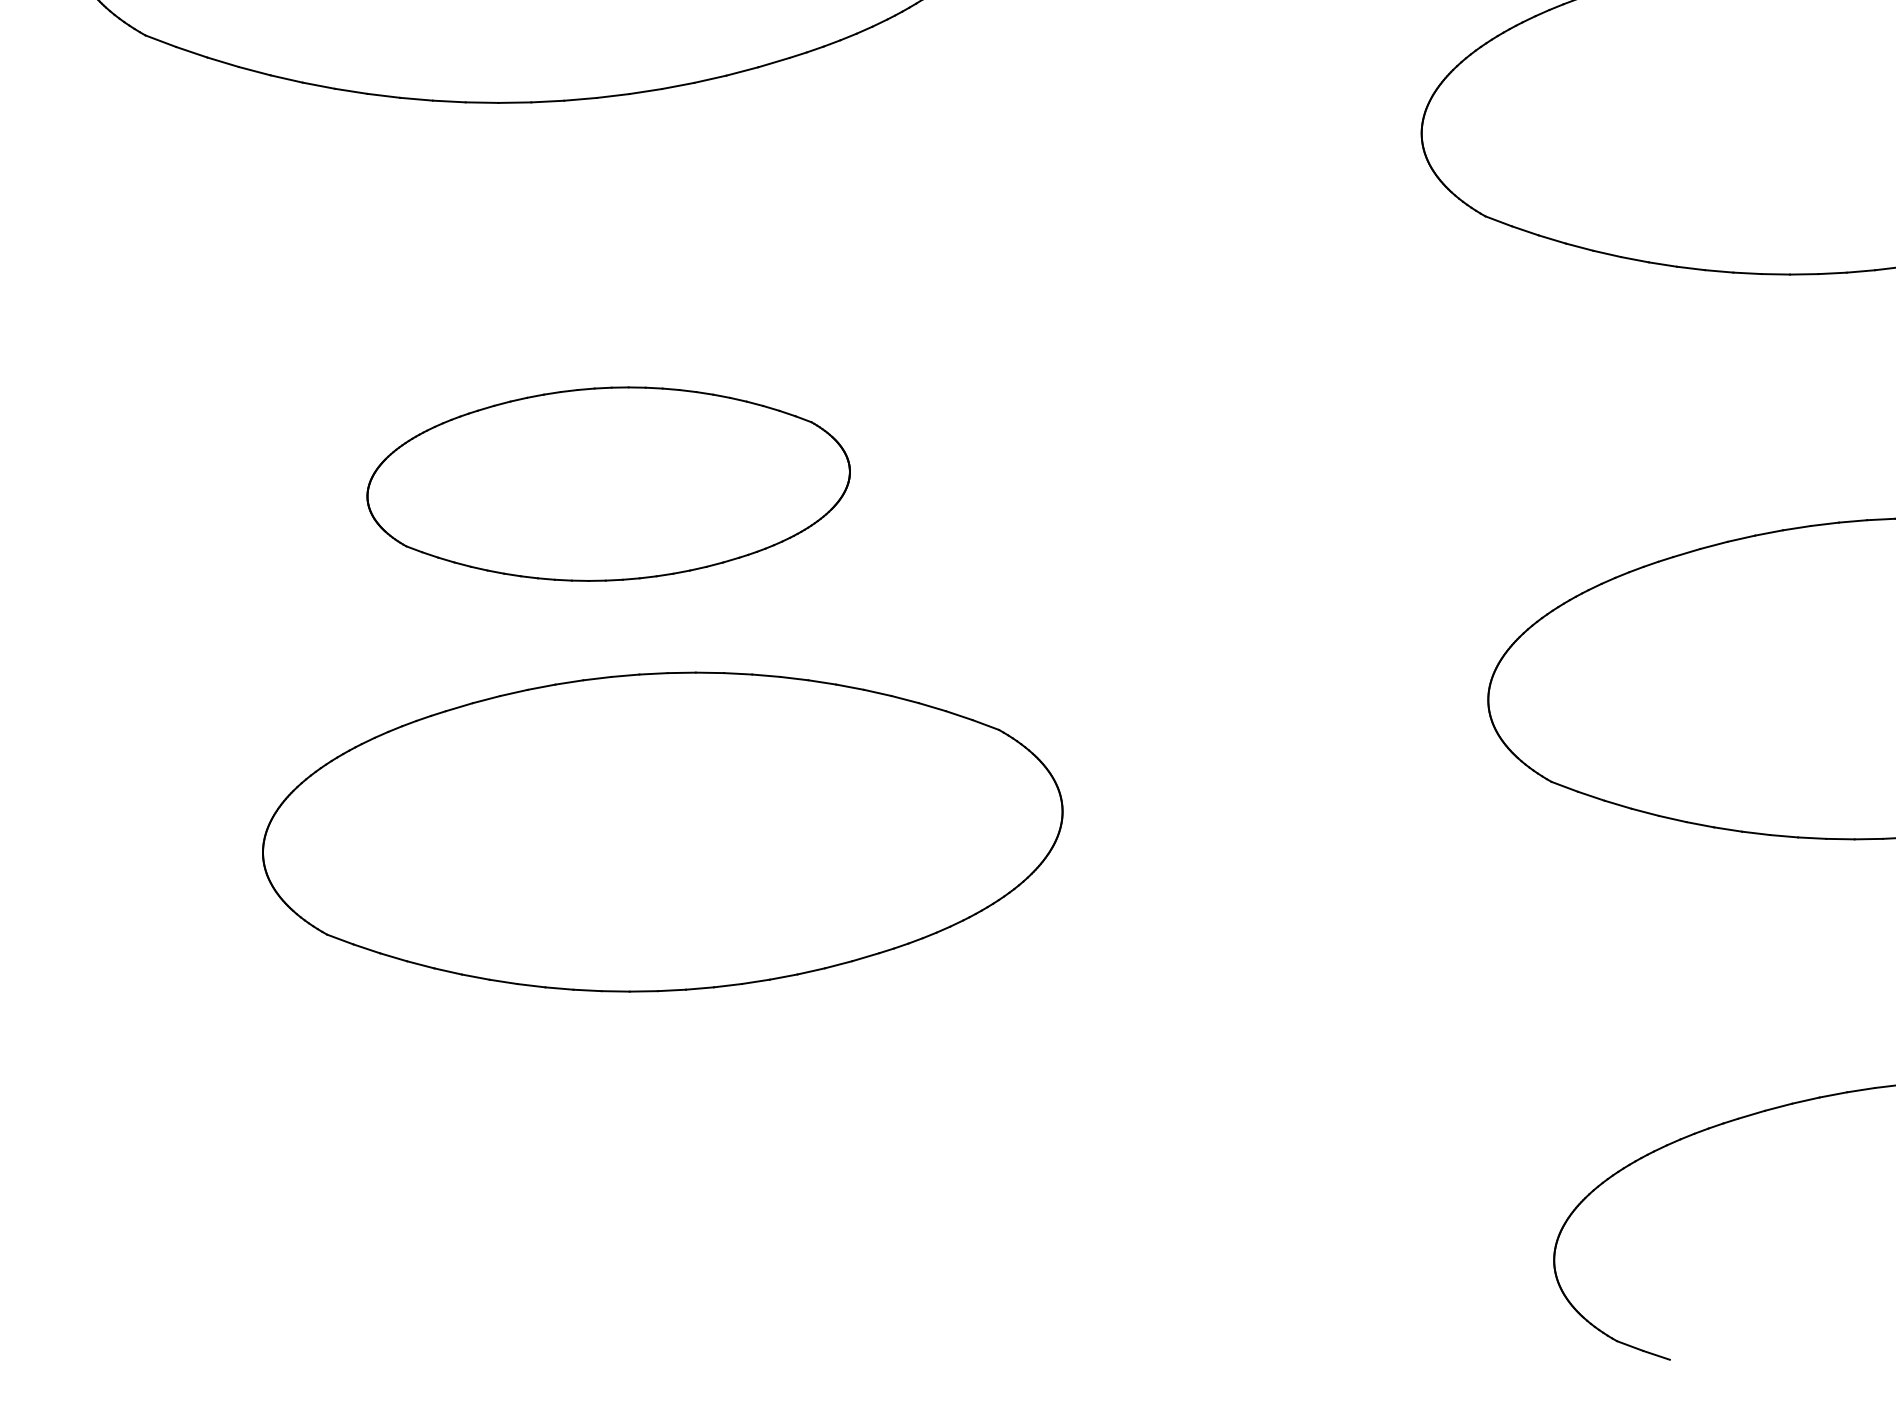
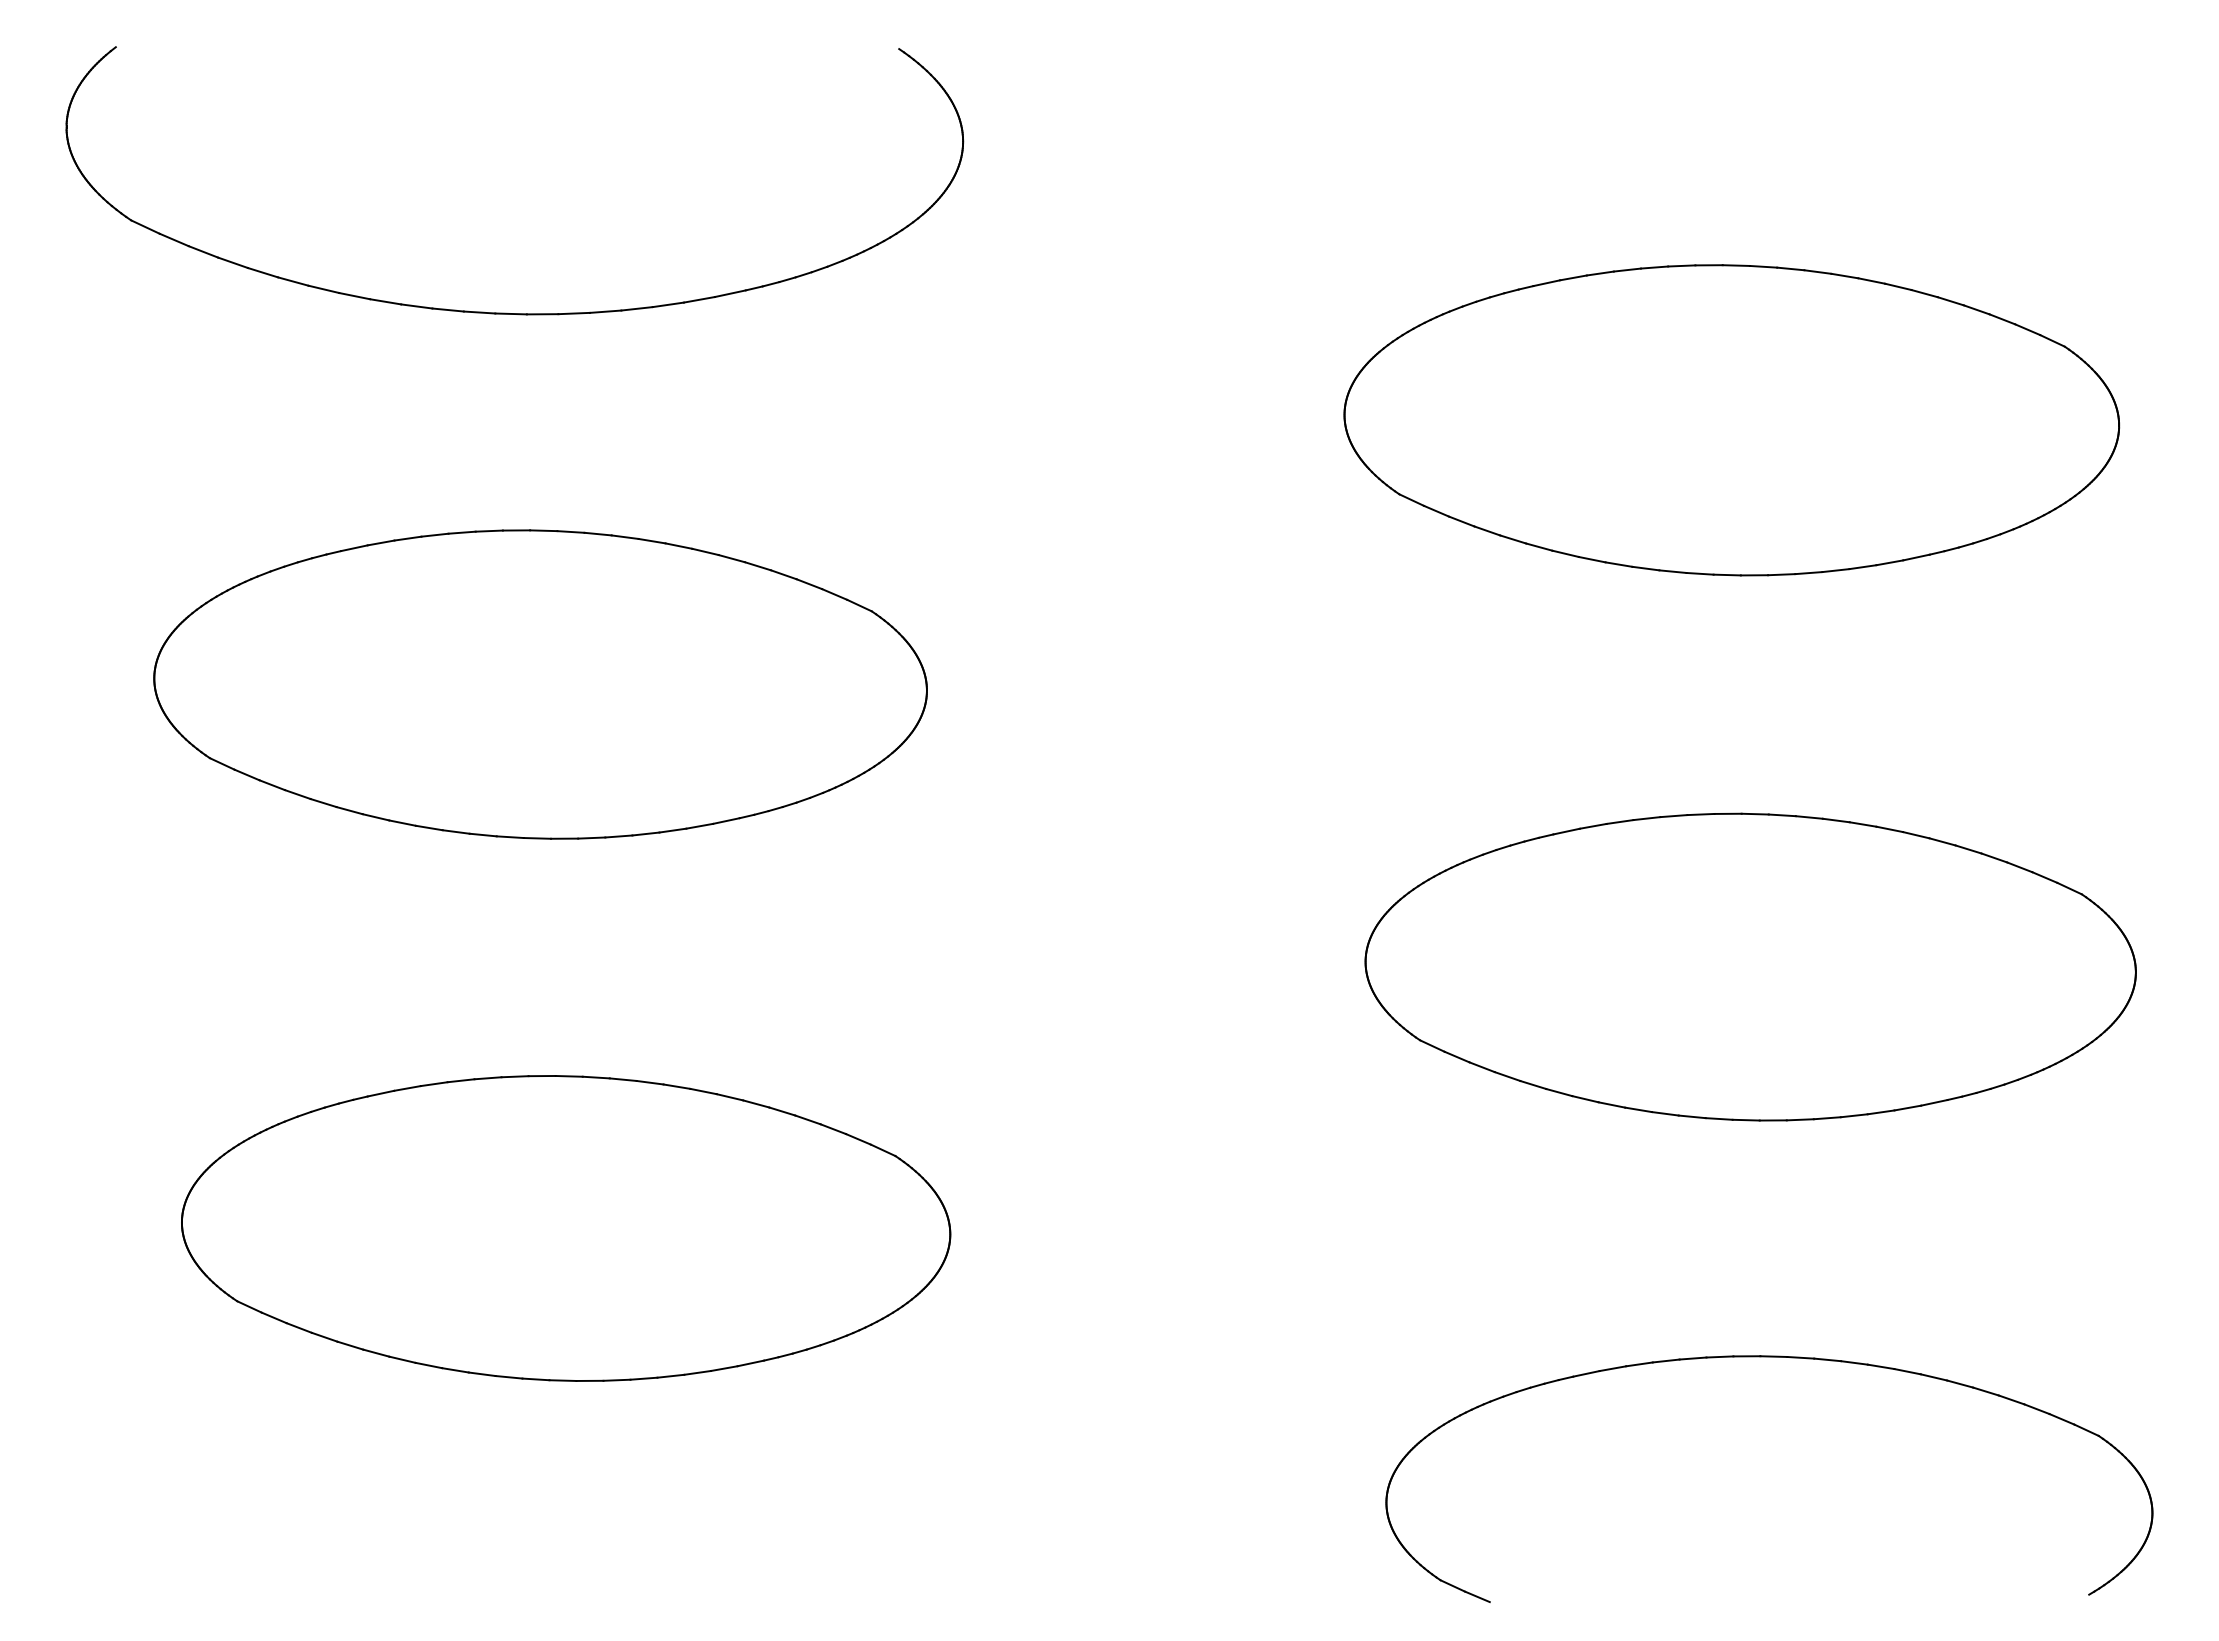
part: (608, 484) -> (540, 684), size x1.67
part: (663, 832) -> (566, 1228), moved

